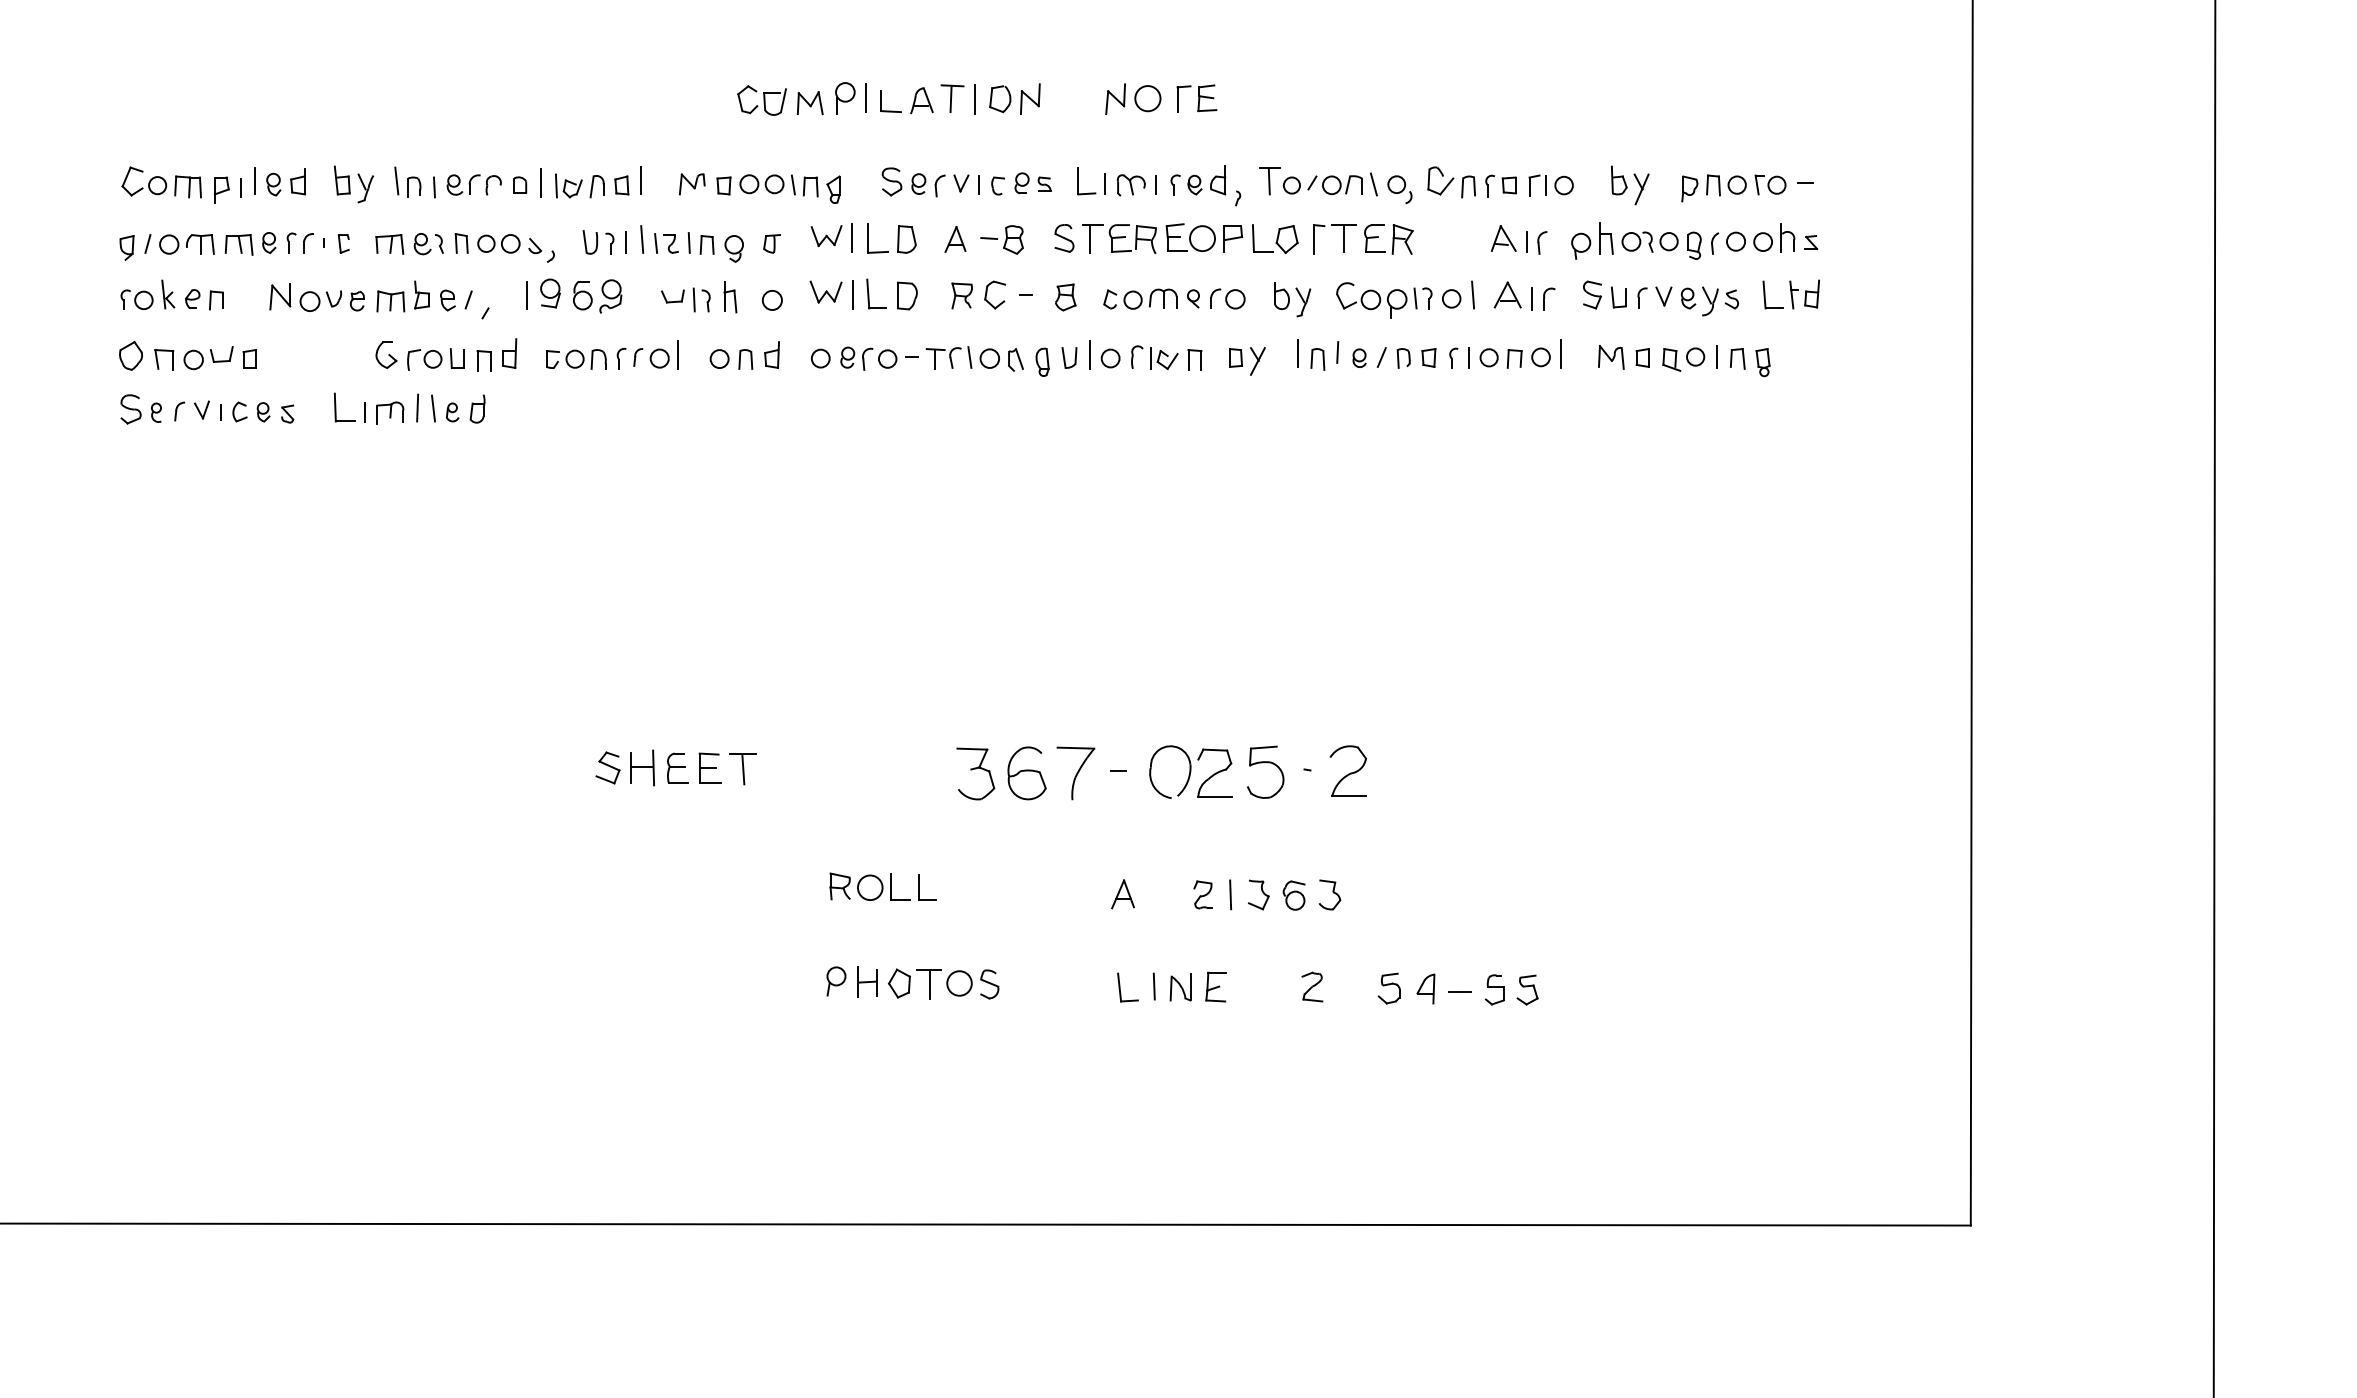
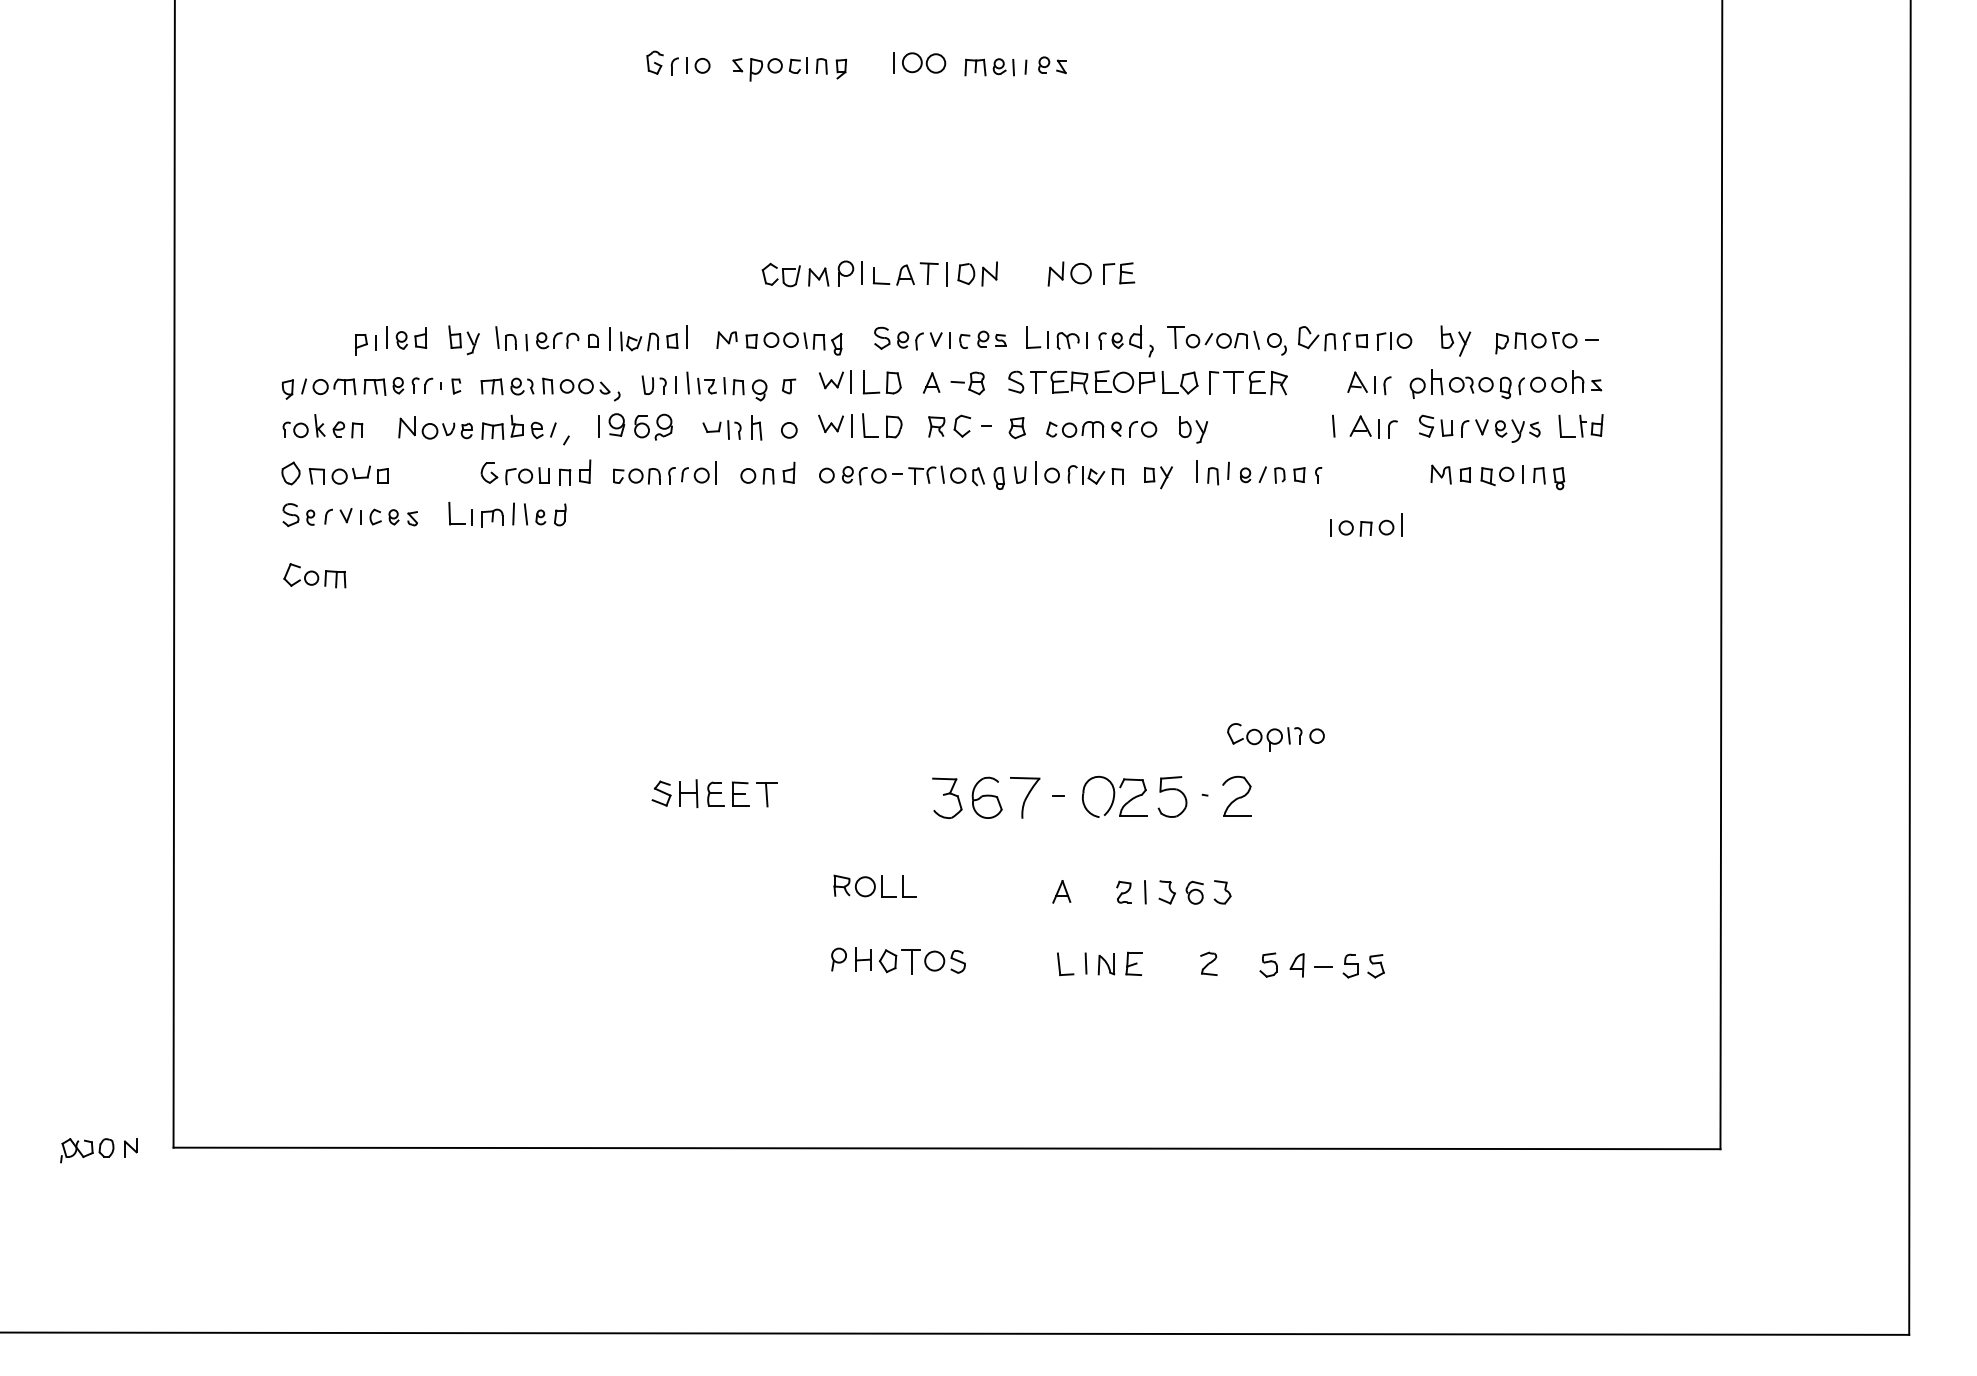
part: (161, 182) -> (314, 575), moved
part: (1398, 300) -> (1275, 737), moved
part: (1515, 353) -> (1366, 524), moved

